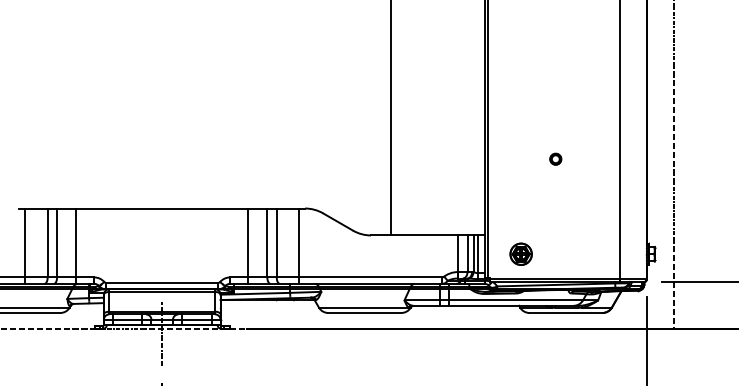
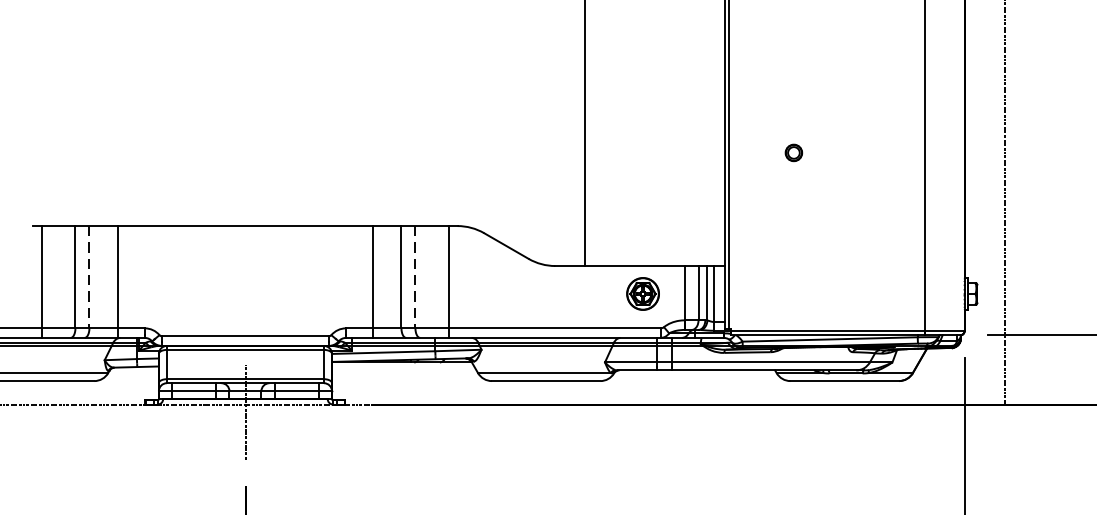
part: (555, 158) -> (793, 151), moved
line: (57, 243) -> (90, 277), solid -> dashed
line: (276, 243) -> (415, 277), solid -> dashed
part: (520, 253) -> (642, 292), moved

